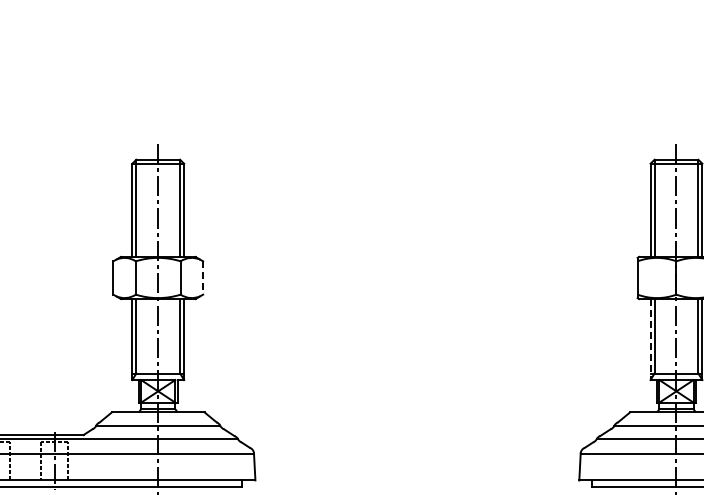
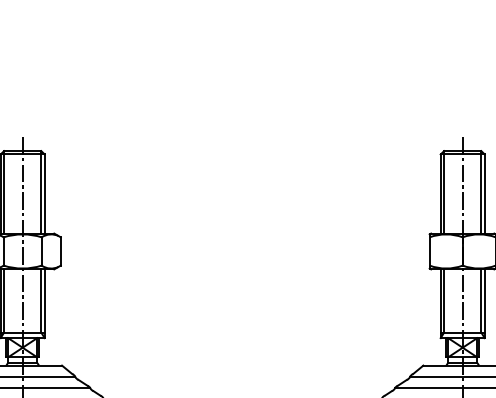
line: (203, 278) -> (61, 251), dashed -> solid
line: (650, 340) -> (440, 304), dashed -> solid

